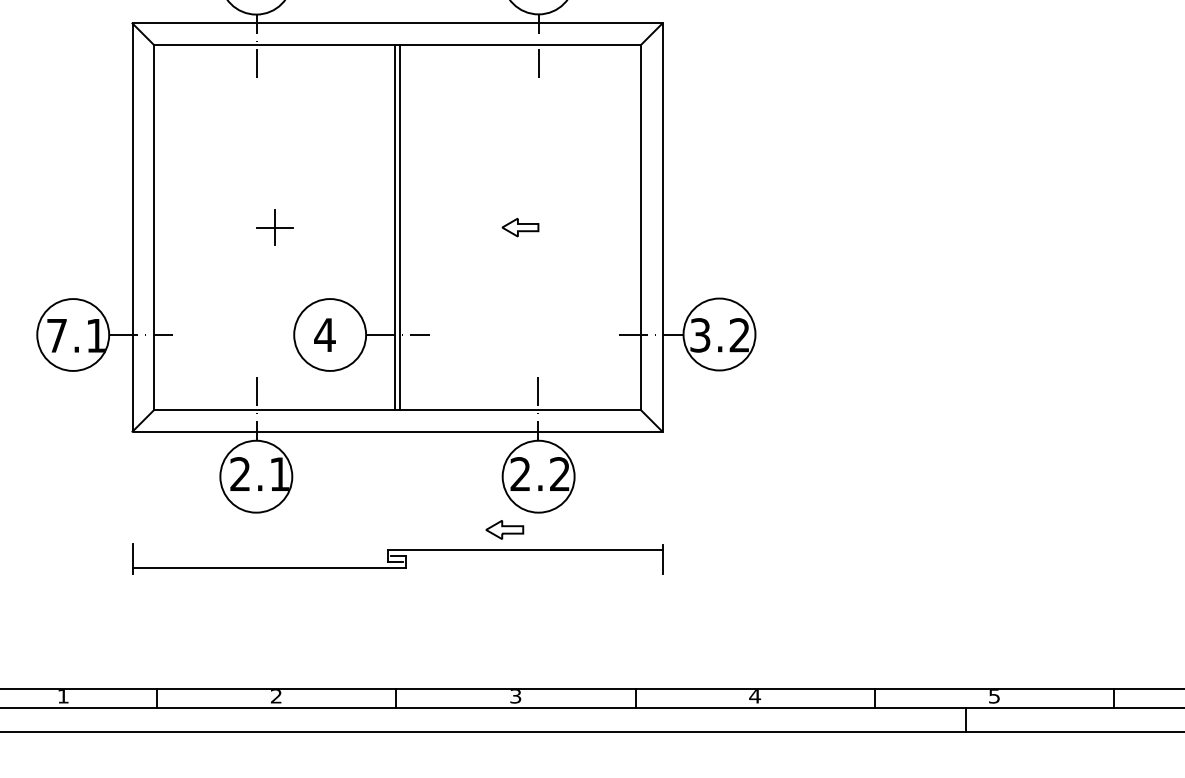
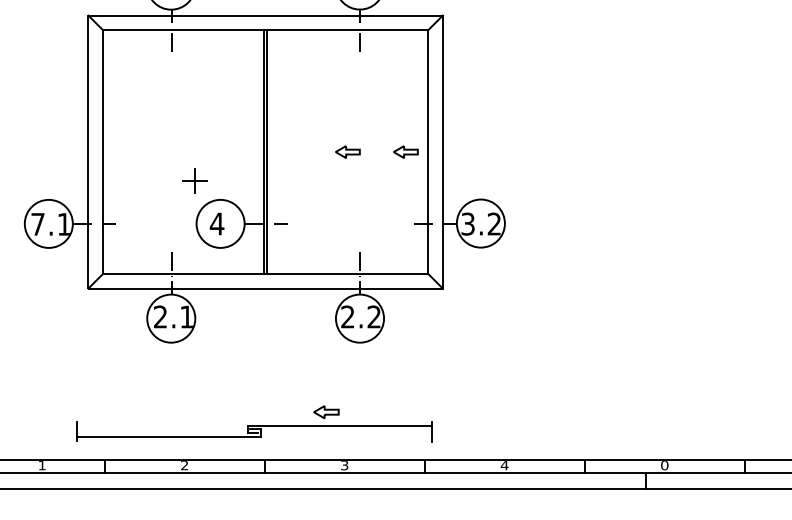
part: (274, 226) -> (194, 180), moved
part: (606, 226) -> (405, 151), added
part: (397, 546) -> (254, 423), moved
text: (994, 696) -> (664, 465), 5 -> 0

